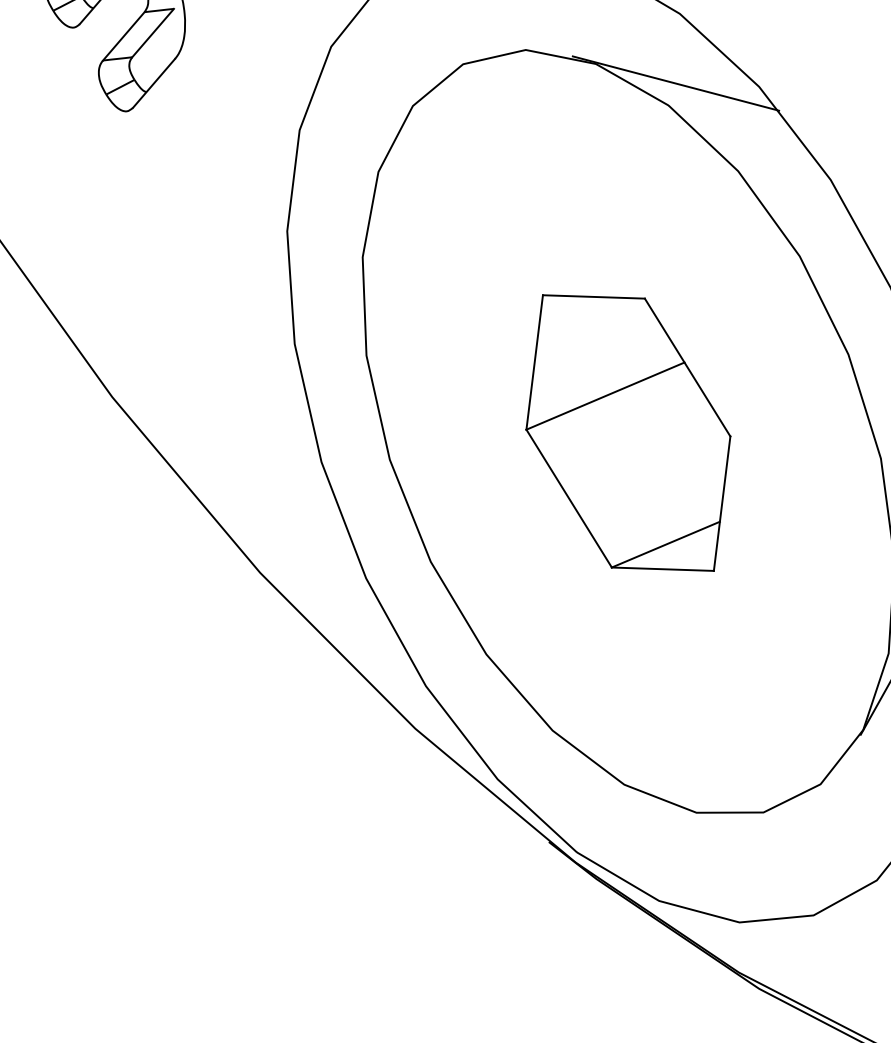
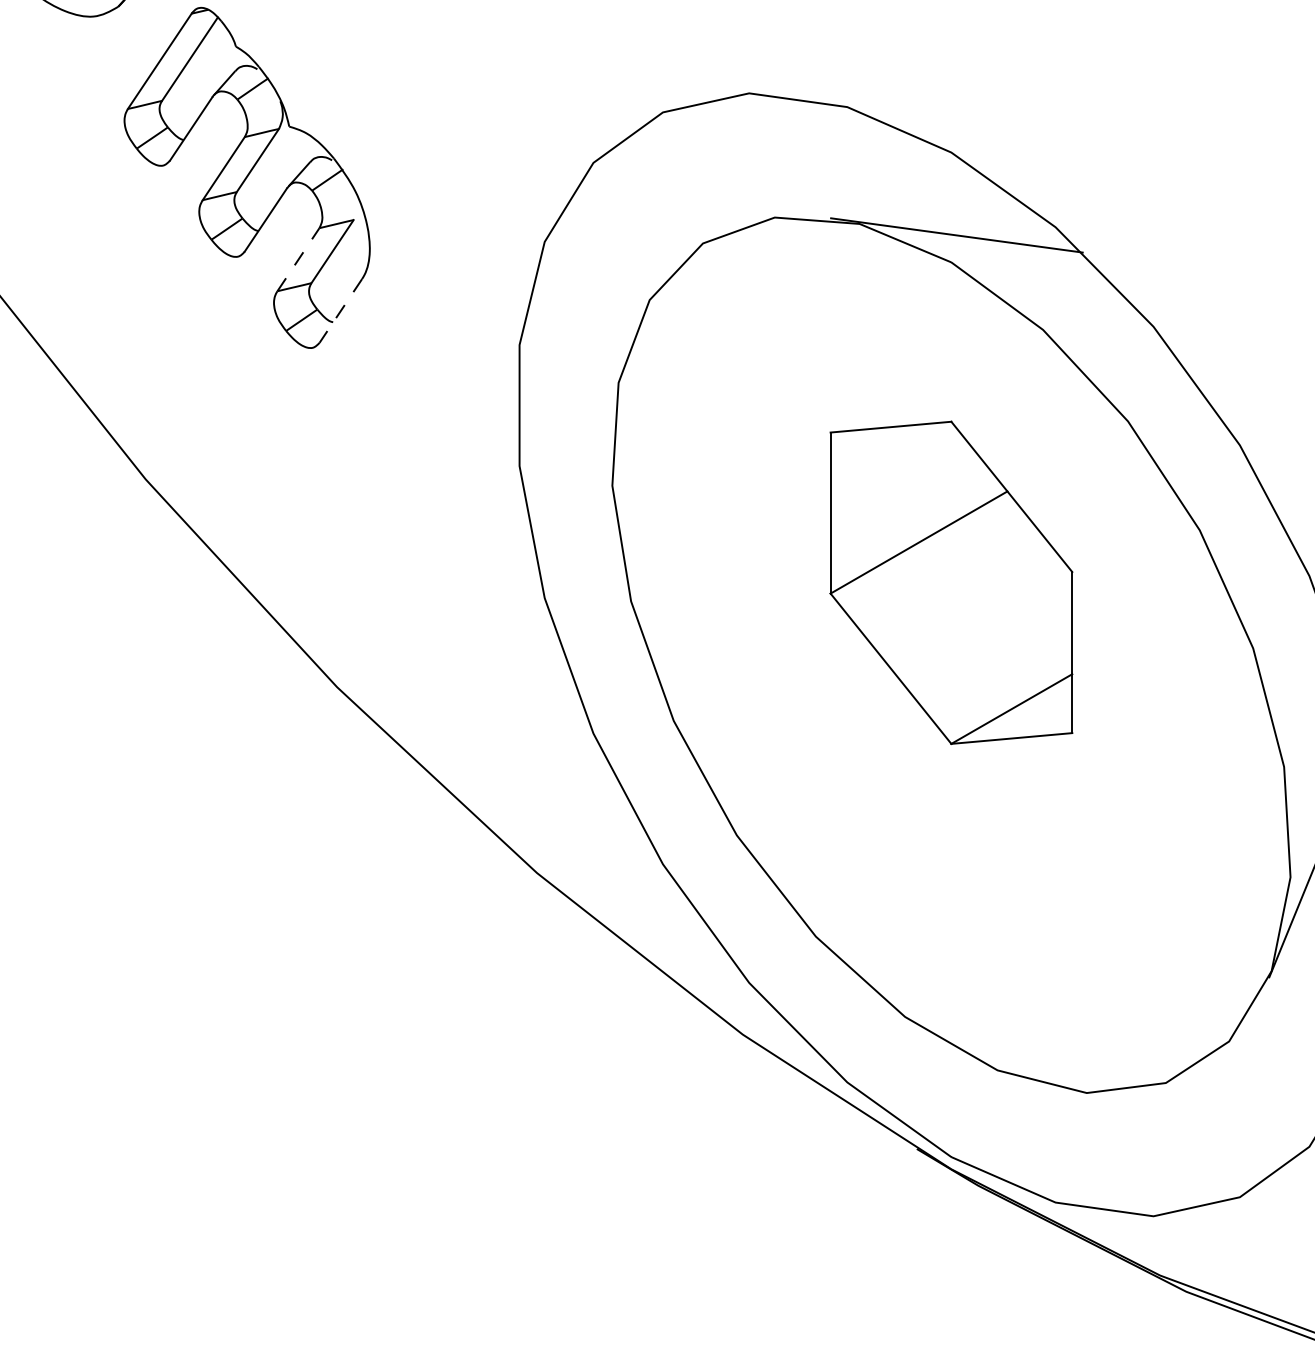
line: (123, 36) -> (298, 259), solid -> dashed
line: (153, 83) -> (340, 311), solid -> dashed
part: (628, 432) -> (951, 582), moved

